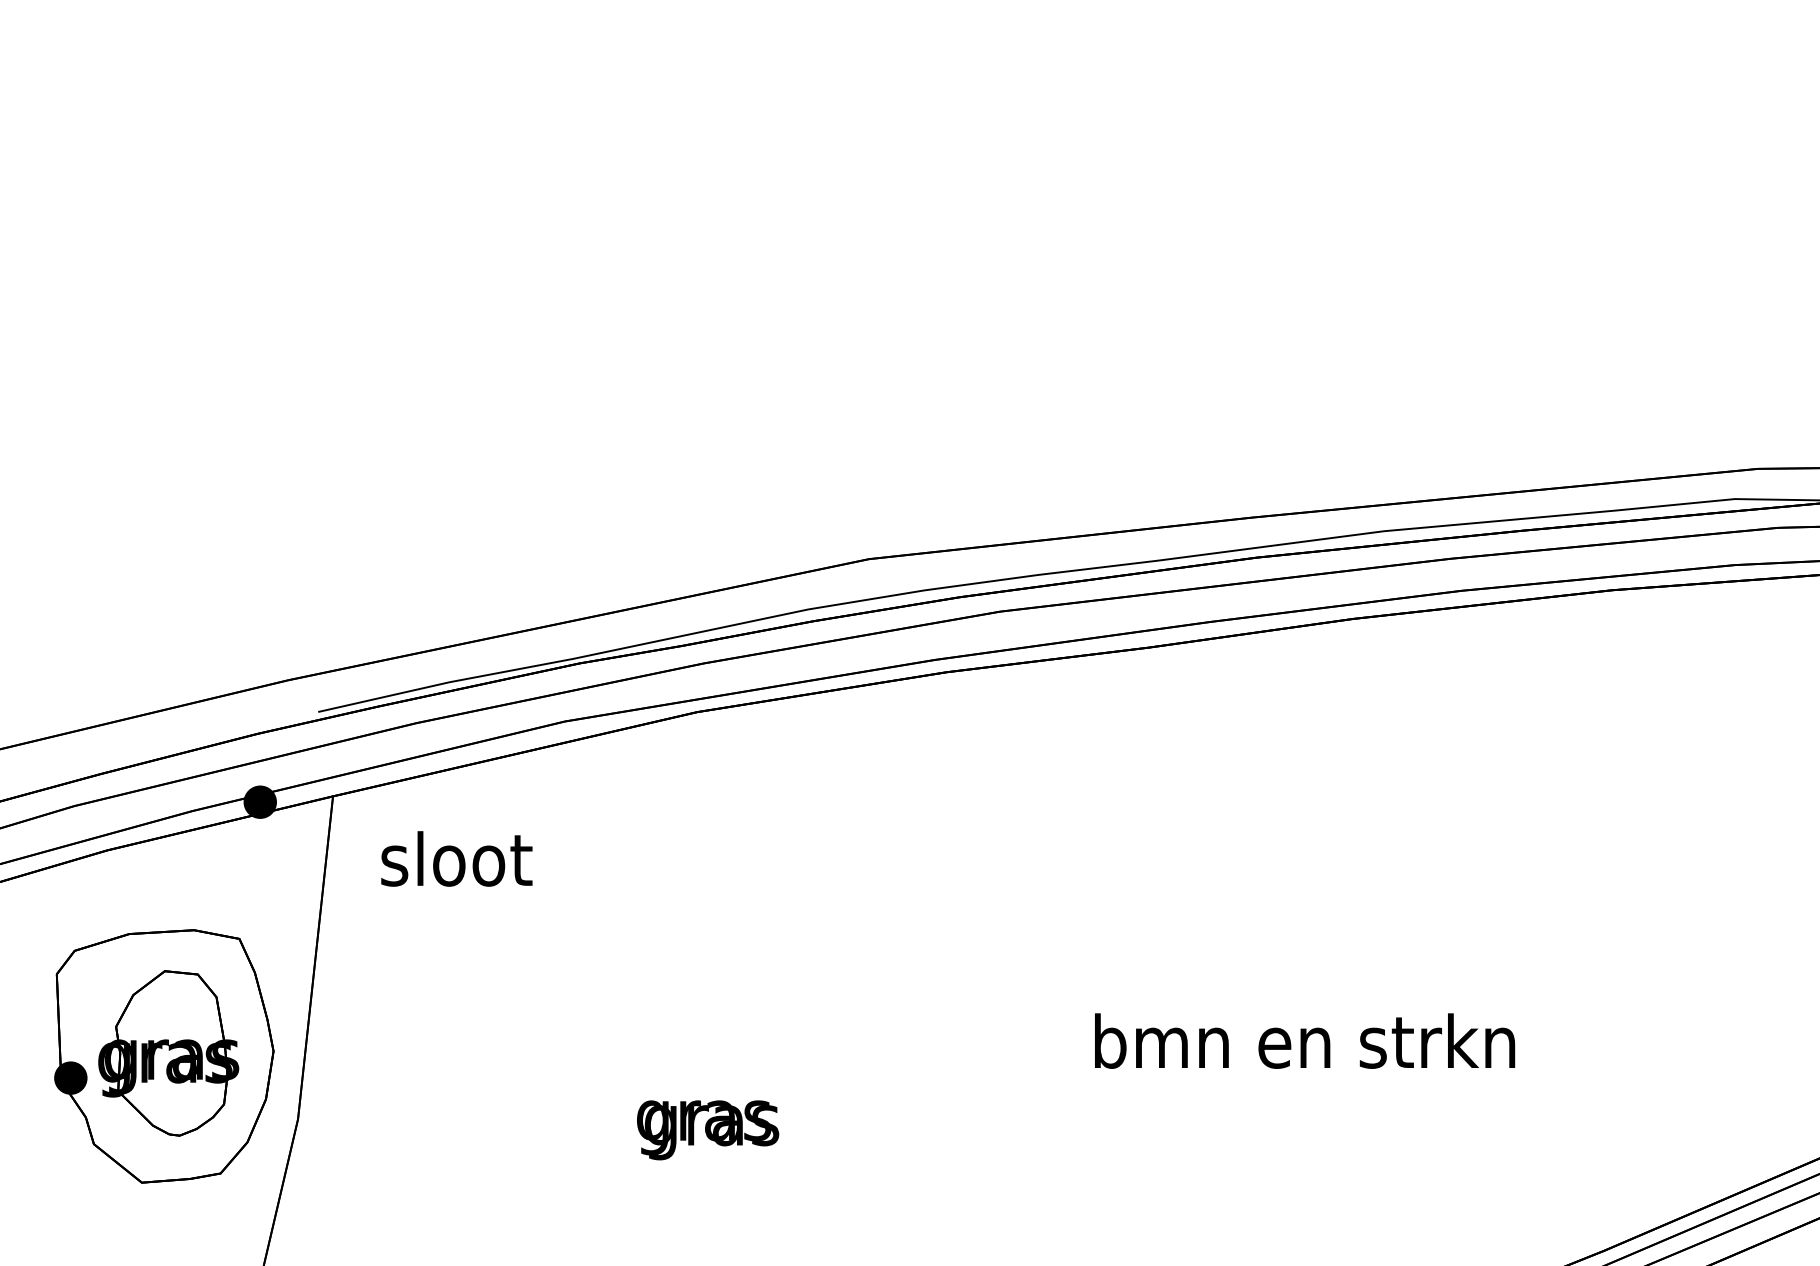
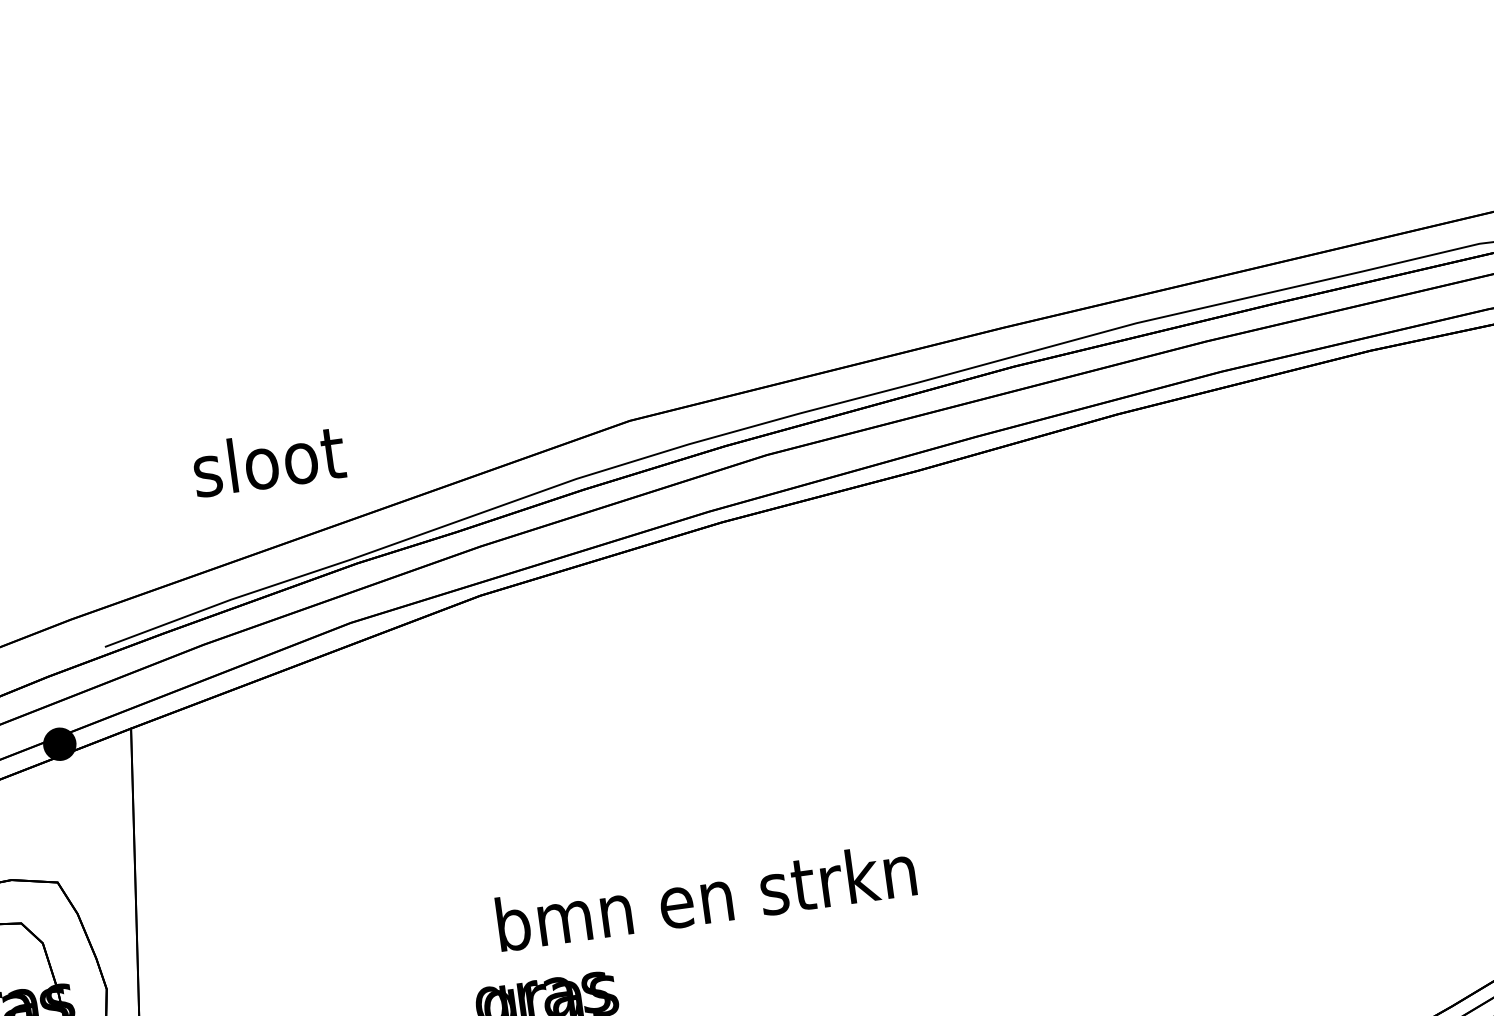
text: (456, 858) -> (268, 460), moved
text: (1305, 1040) -> (706, 896), moved

